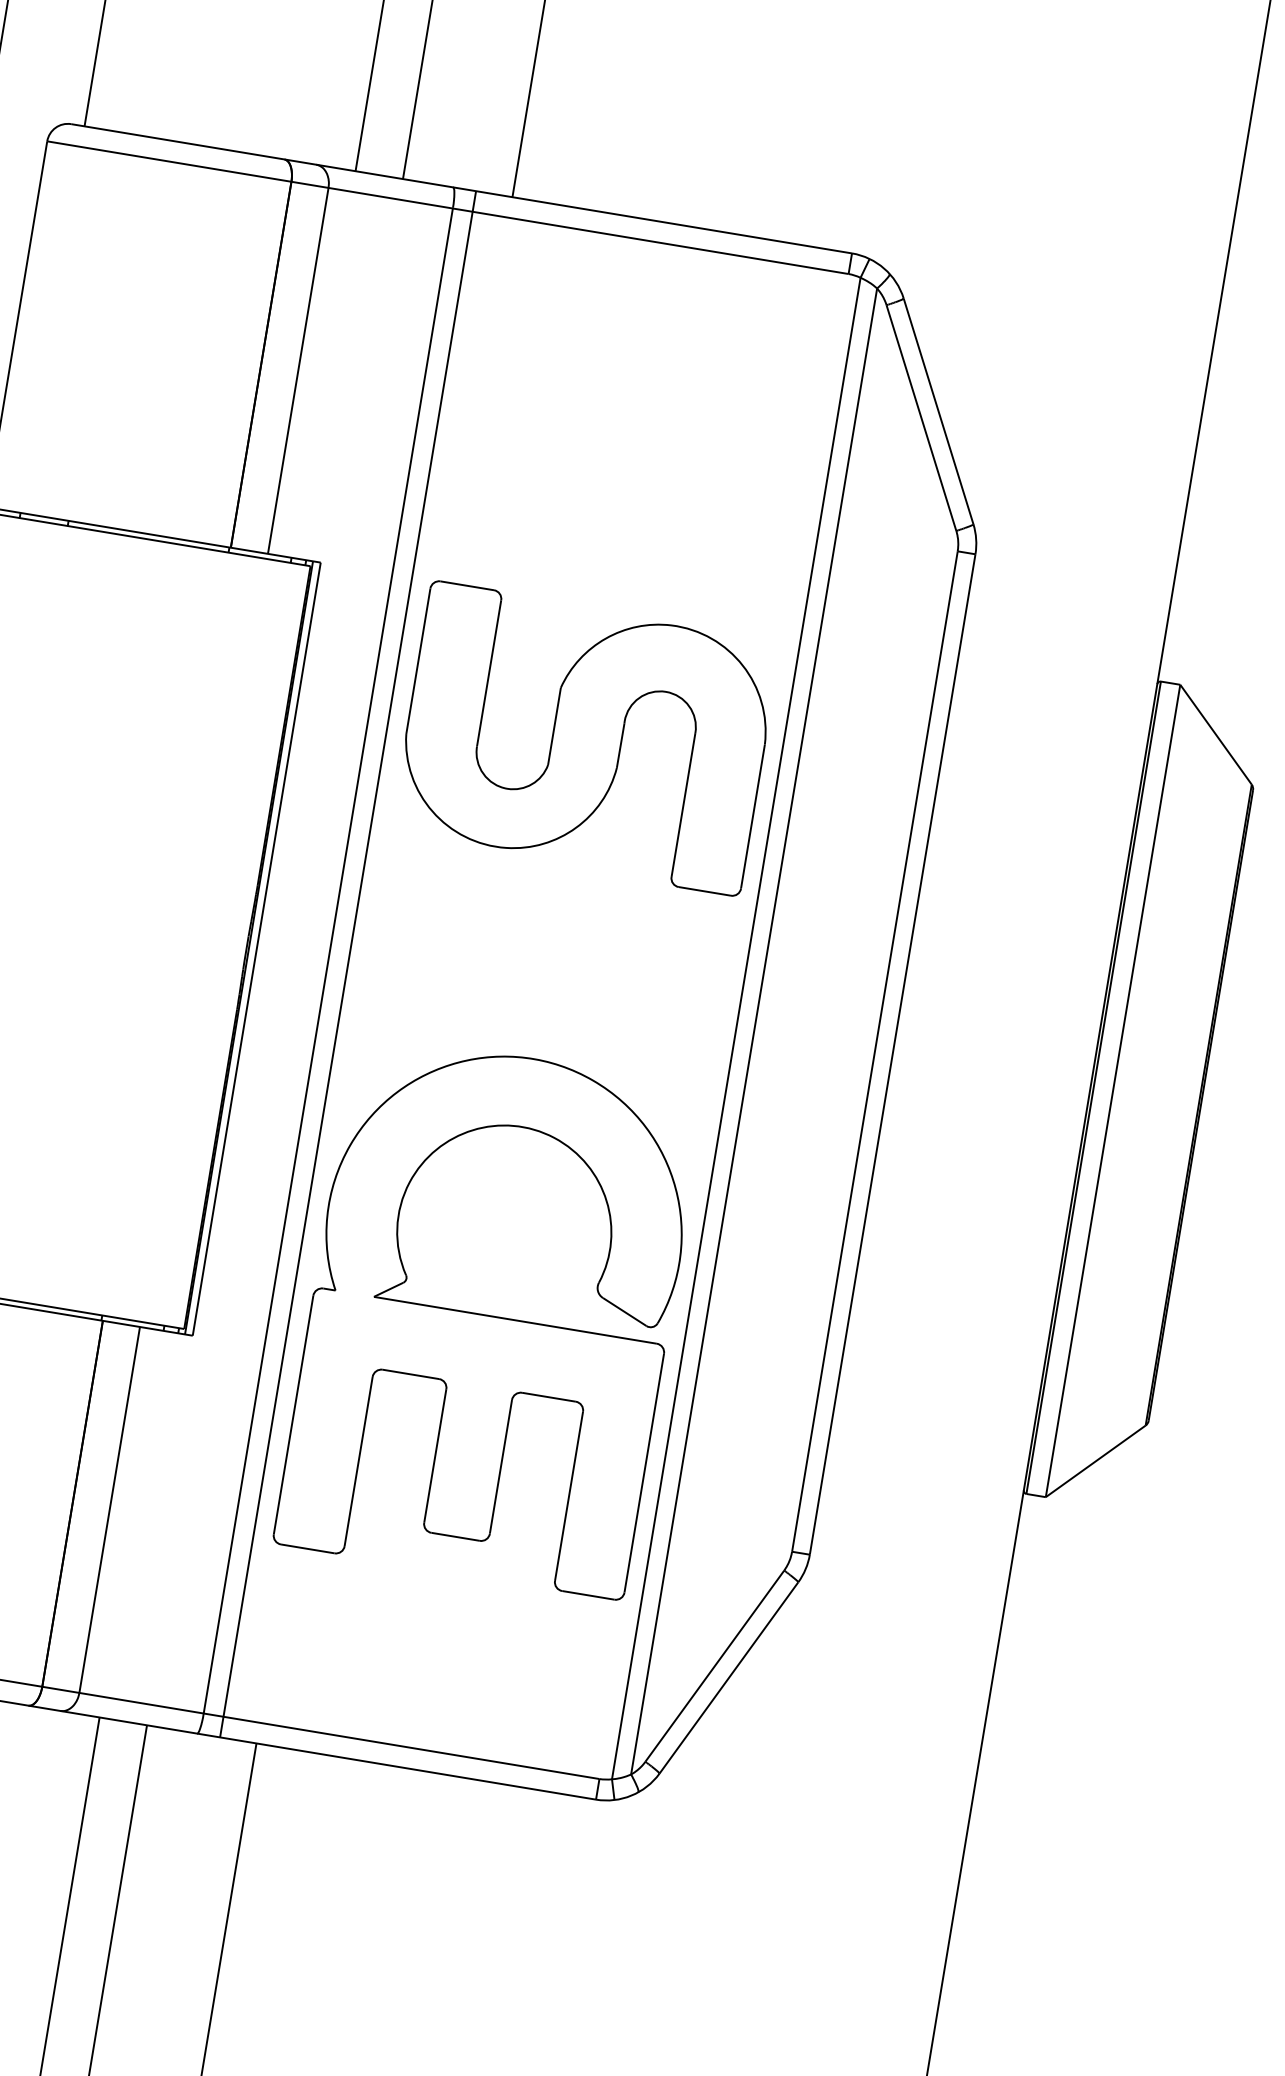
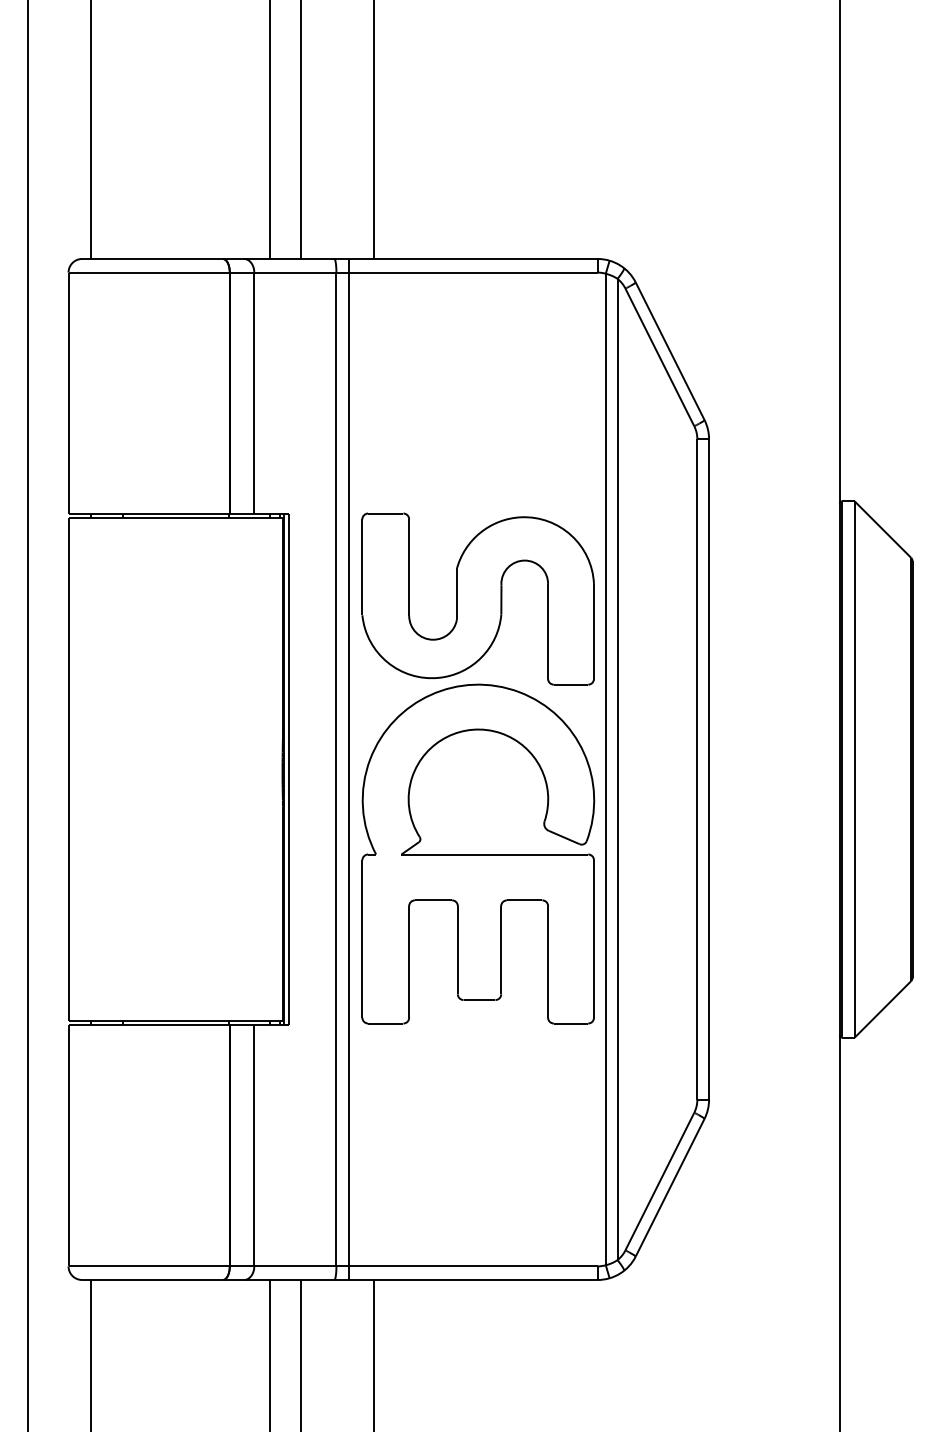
part: (490, 1314) -> (478, 853), moved

